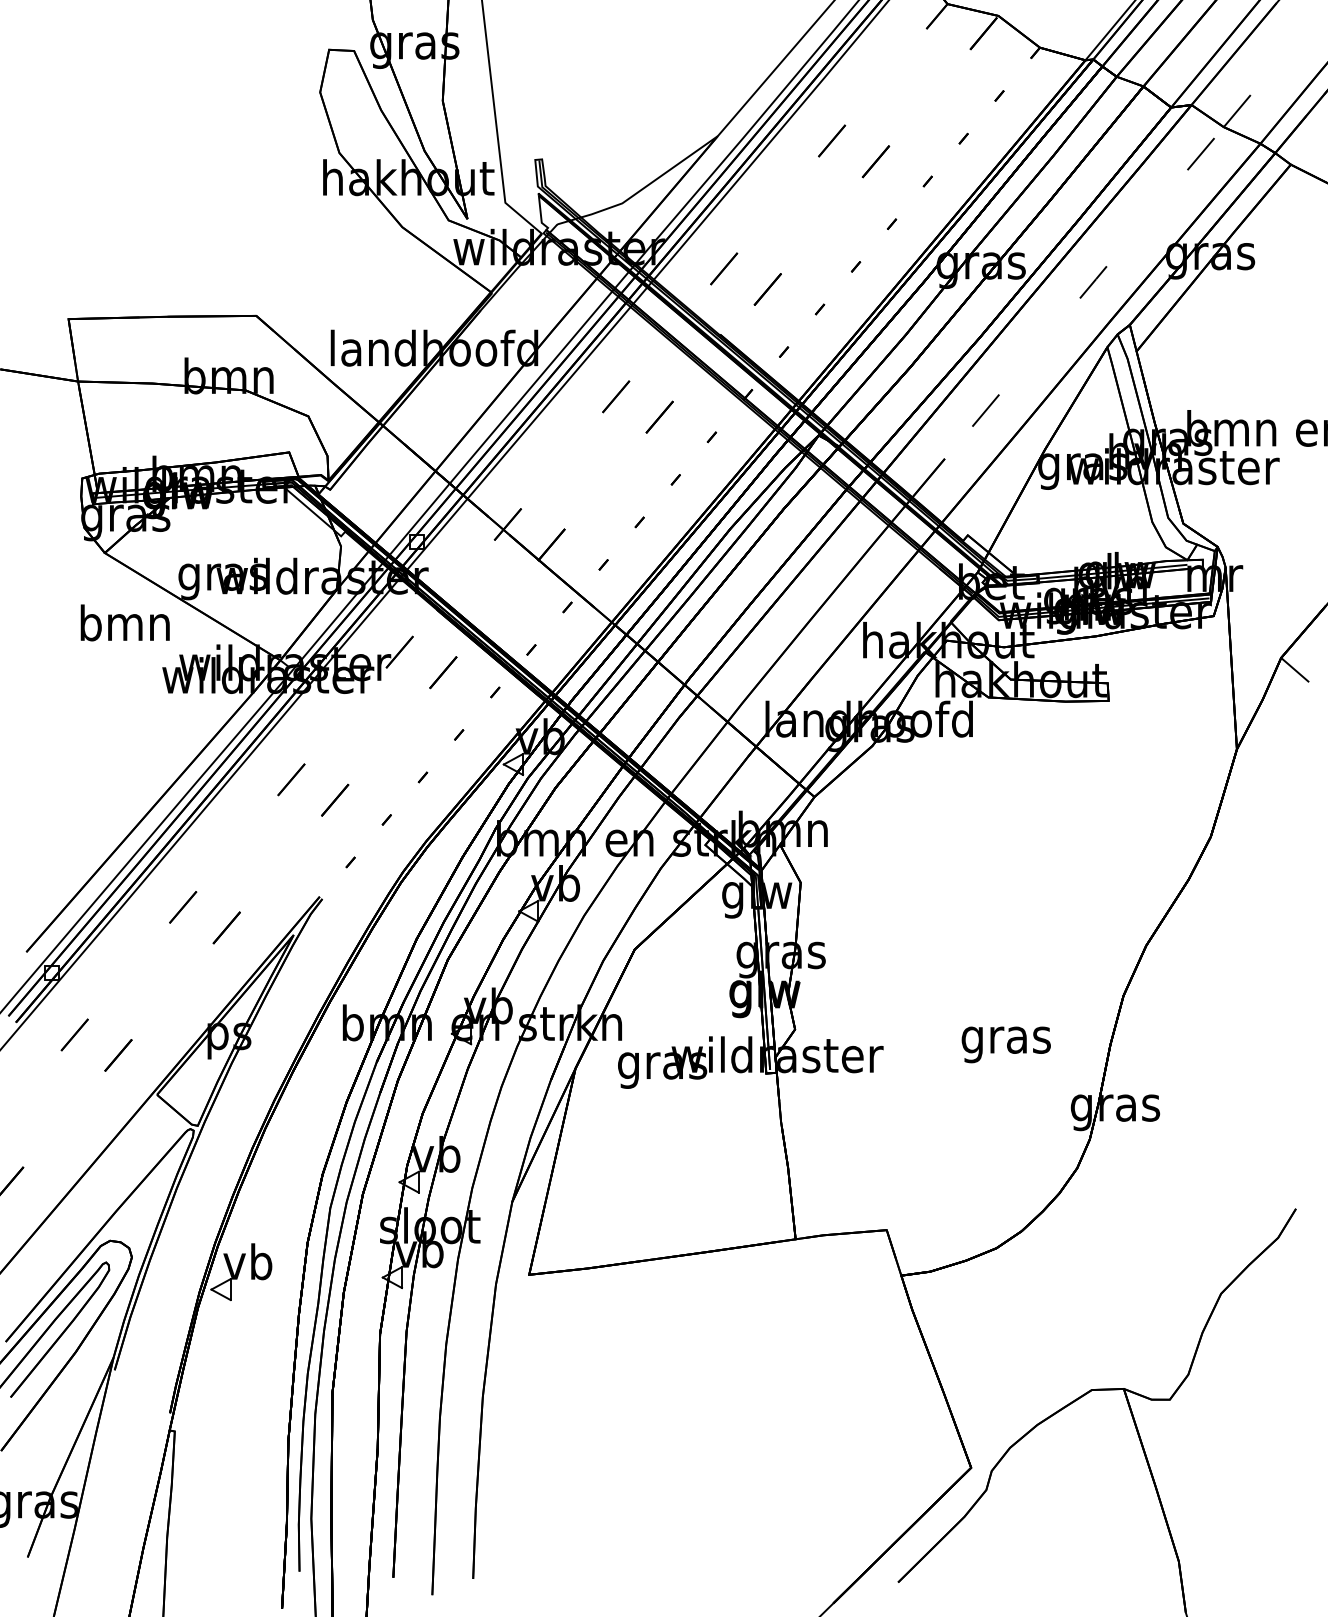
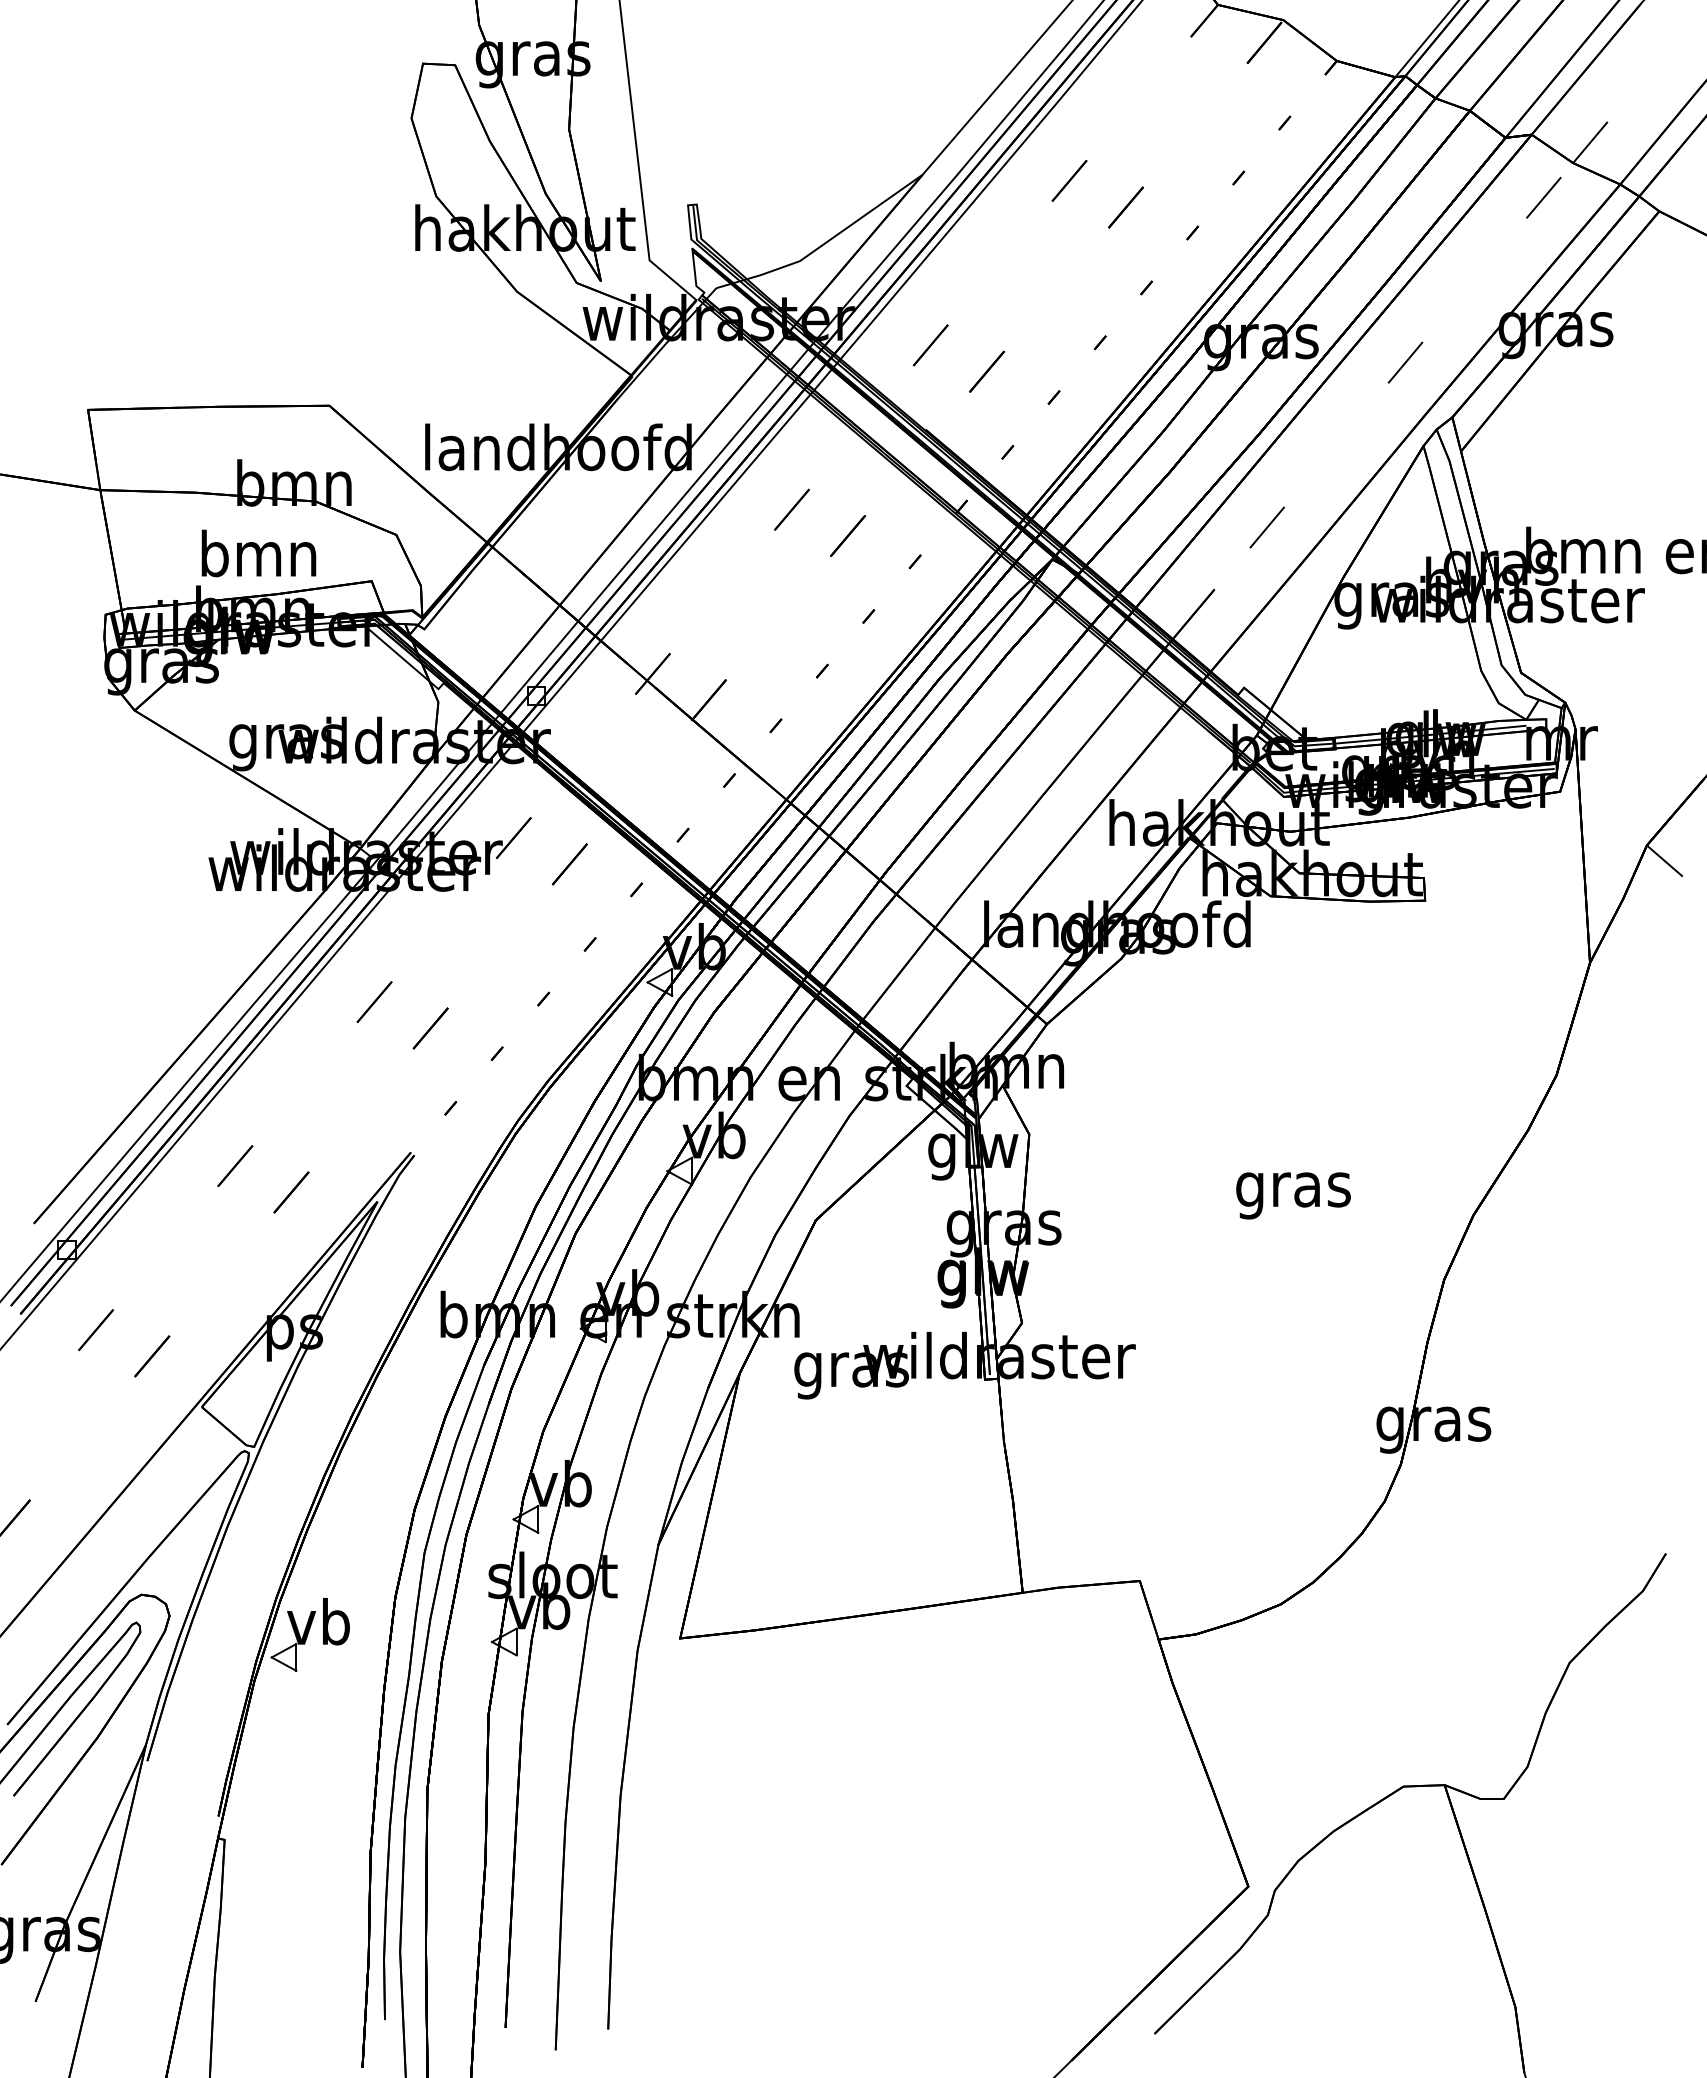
text: (124, 622) -> (258, 553), moved
text: (1006, 1044) -> (1293, 1195), moved

